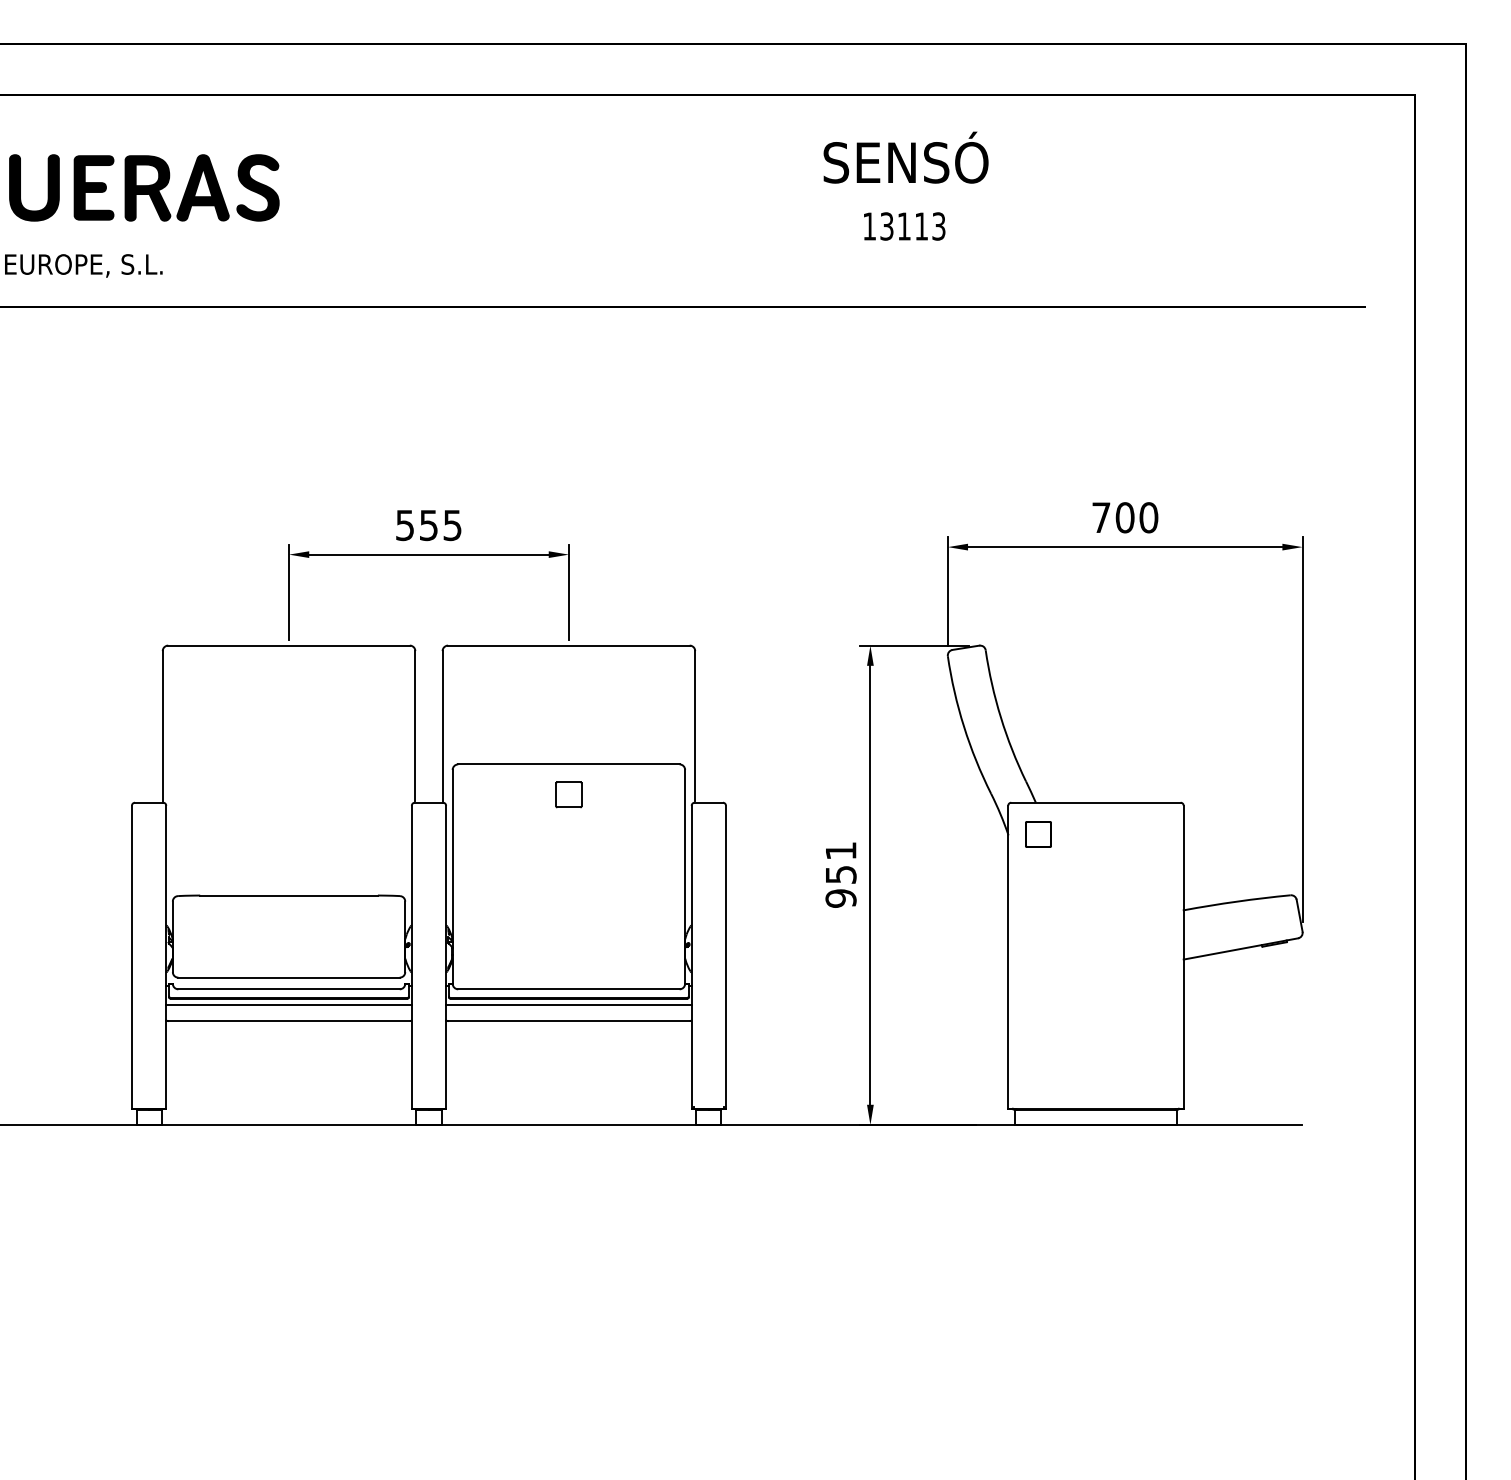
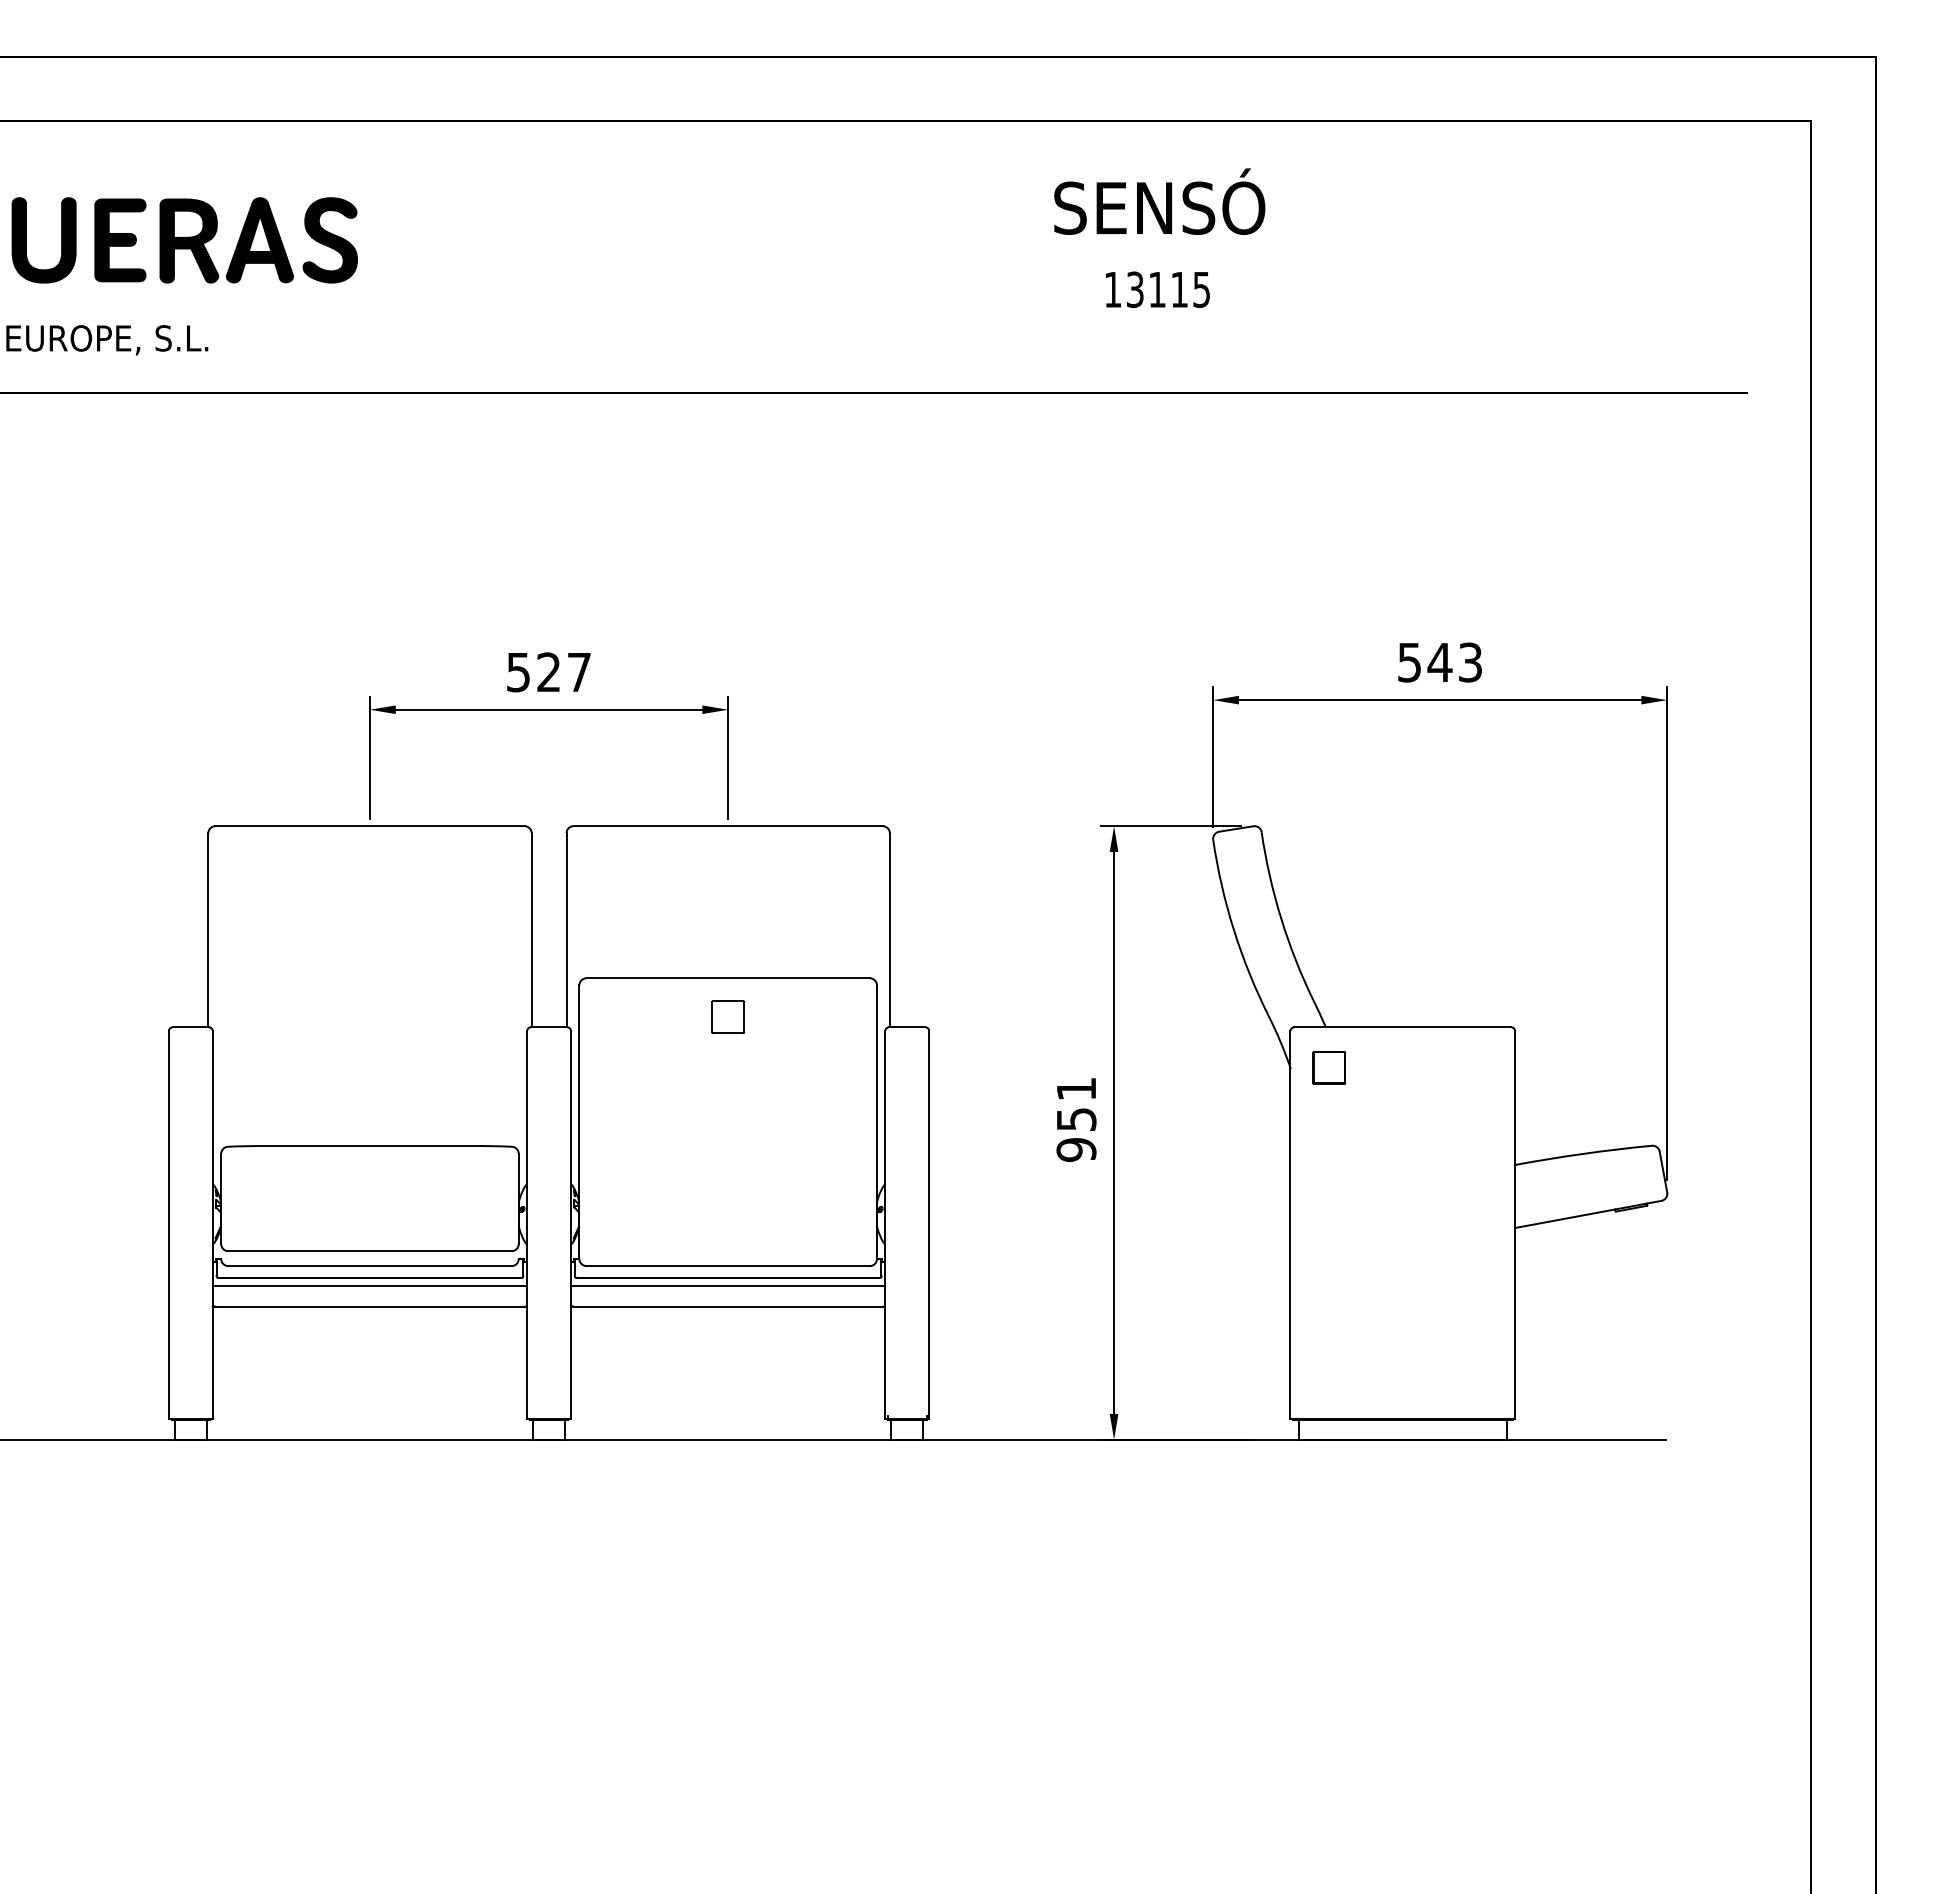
text: (939, 226) -> (1202, 289), 13113 -> 13115
text: (1125, 517) -> (1440, 662), 700 -> 543
text: (440, 525) -> (563, 672), 555 -> 527

